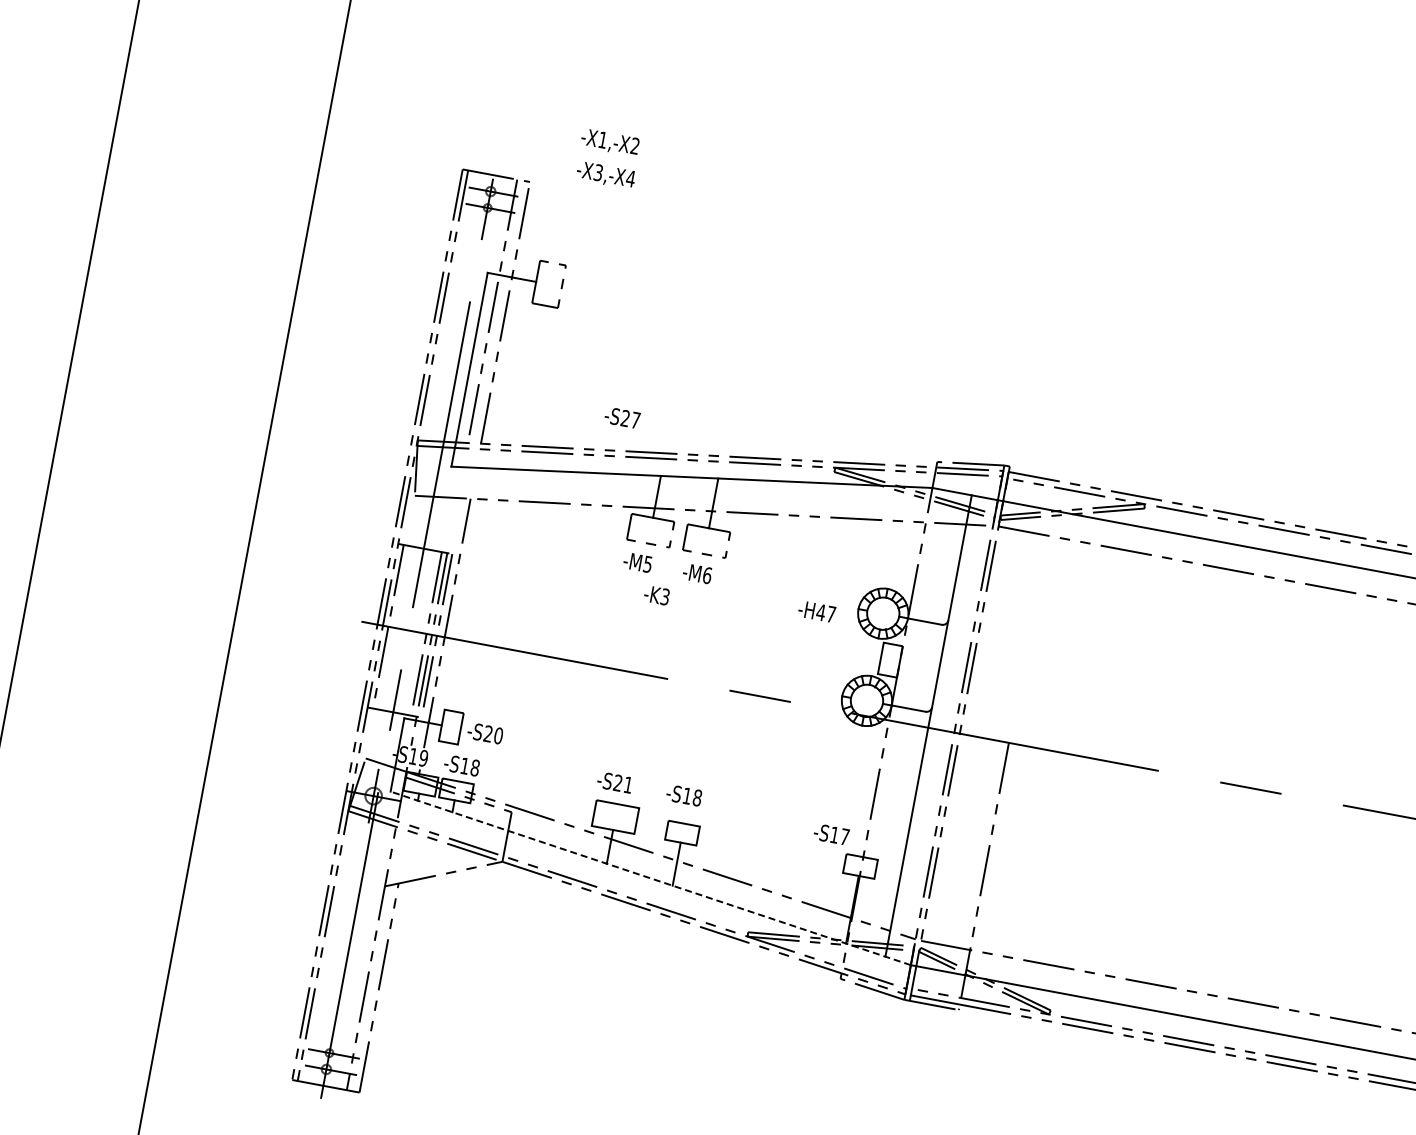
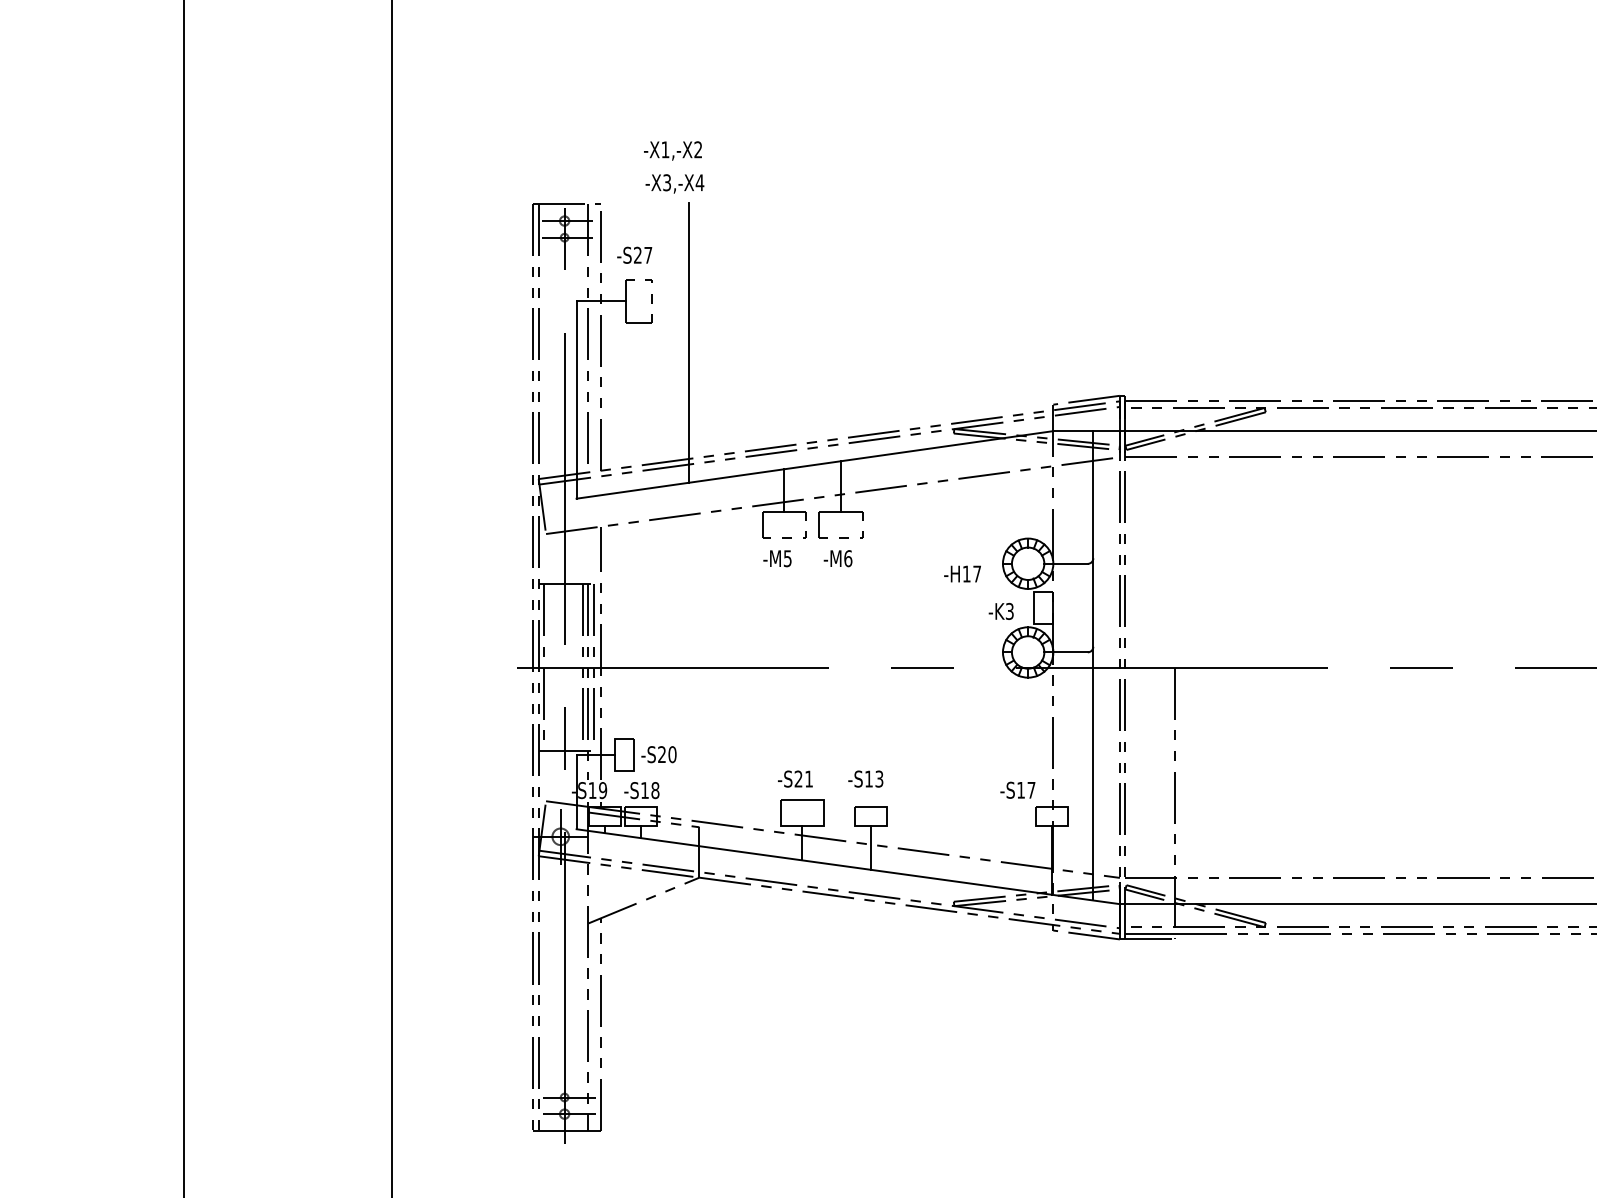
line: (591, 333) -> (689, 342), added
text: (622, 417) -> (634, 254), moved
text: (656, 594) -> (1000, 610), moved
text: (820, 611) -> (966, 573), -H47 -> -H17
text: (697, 797) -> (879, 778), -S18 -> -S13
line: (650, 878) -> (847, 866), dashed -> solid

